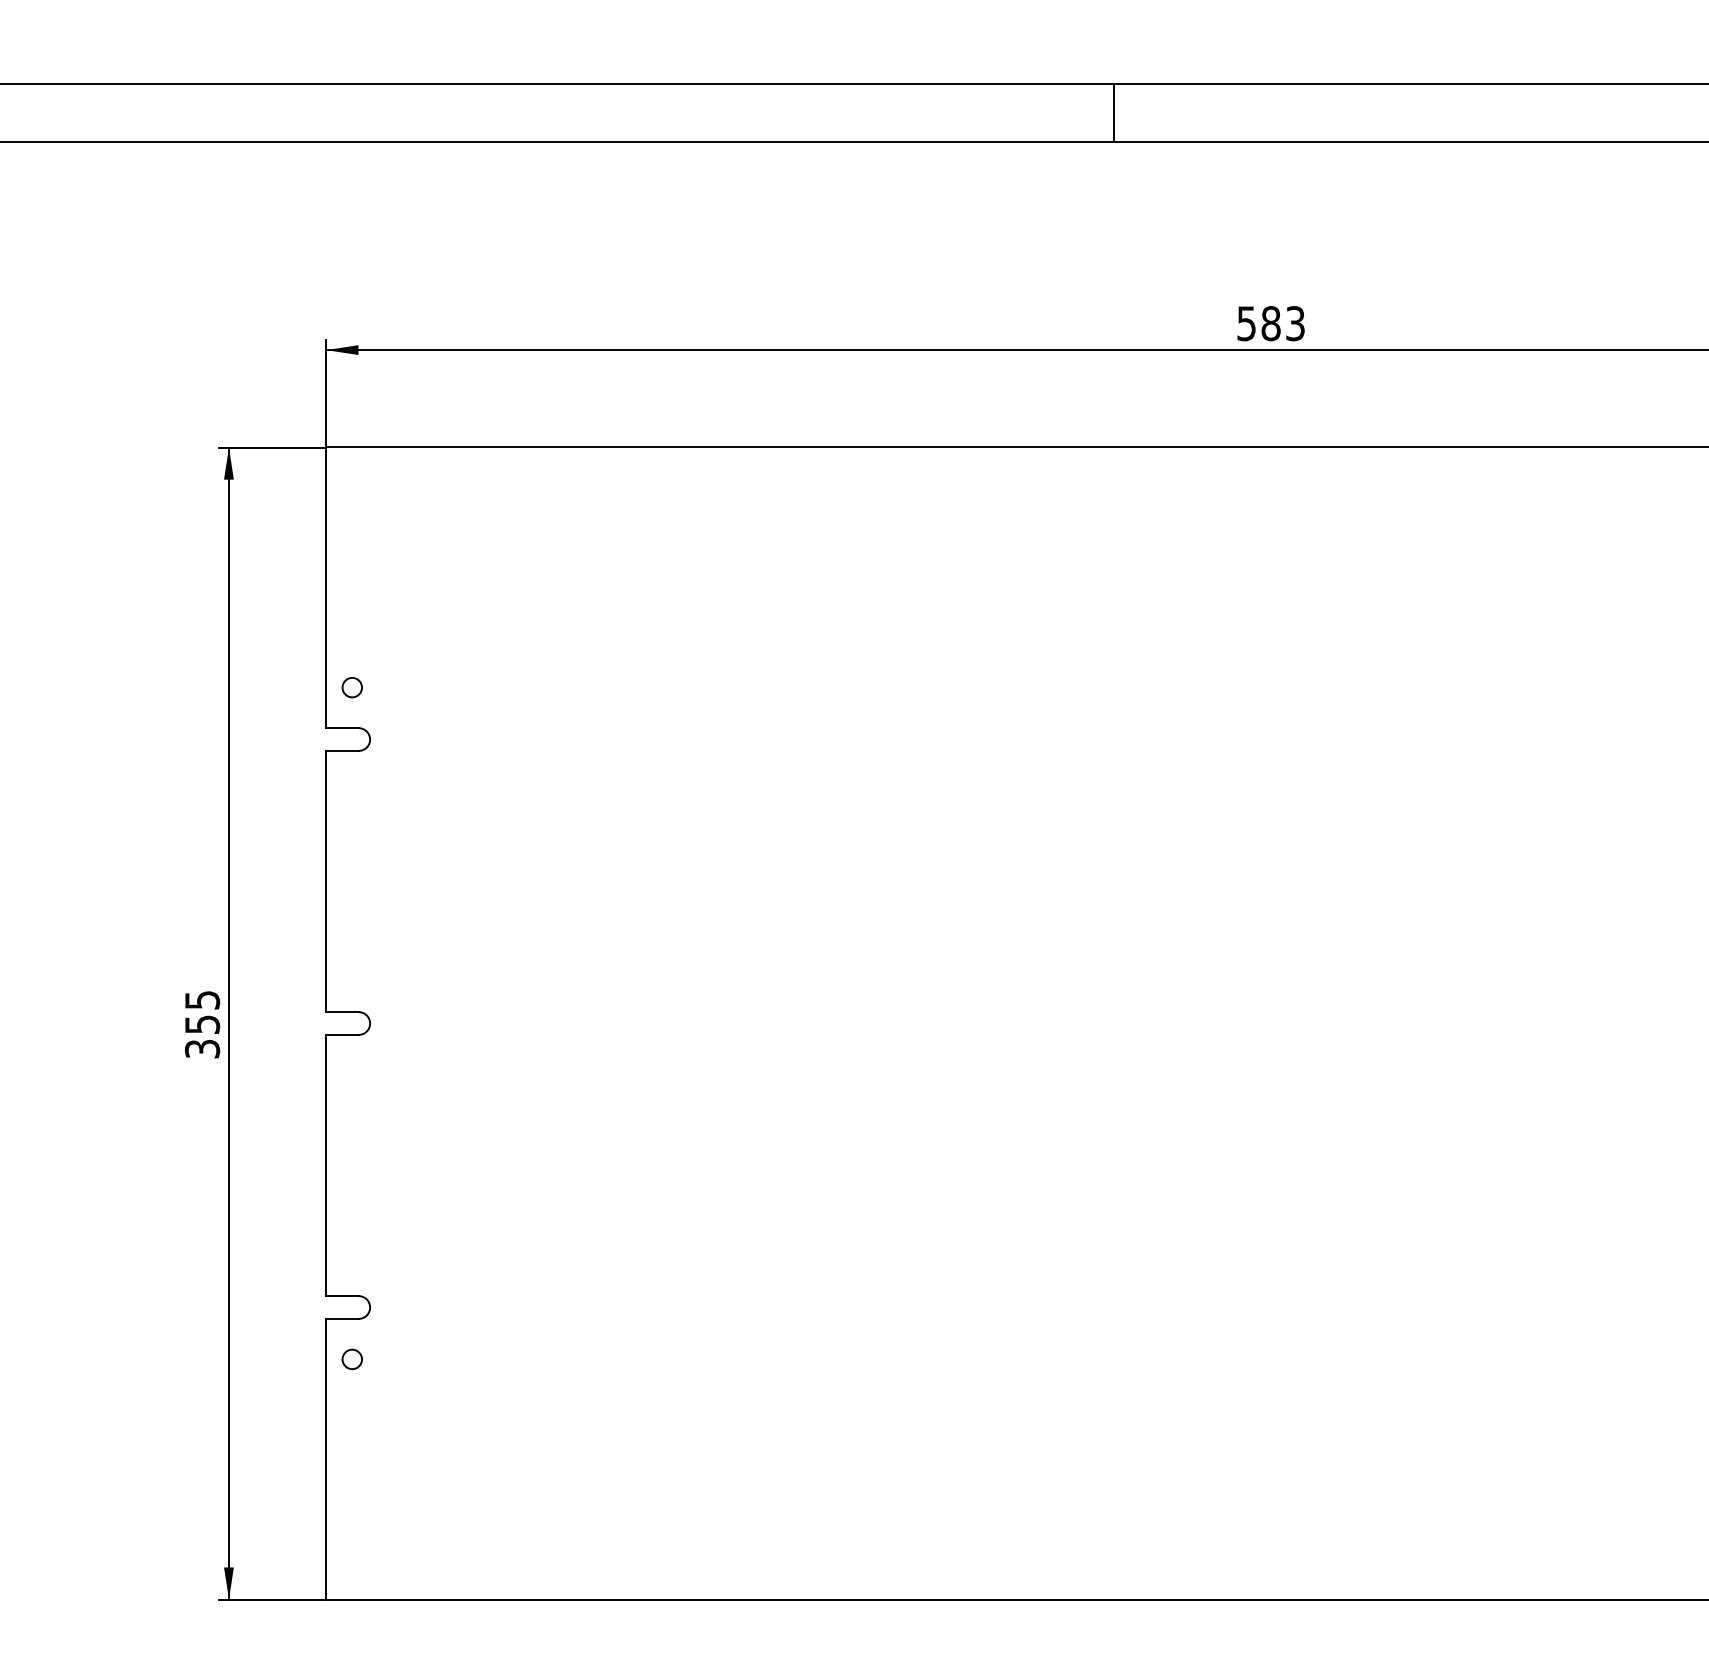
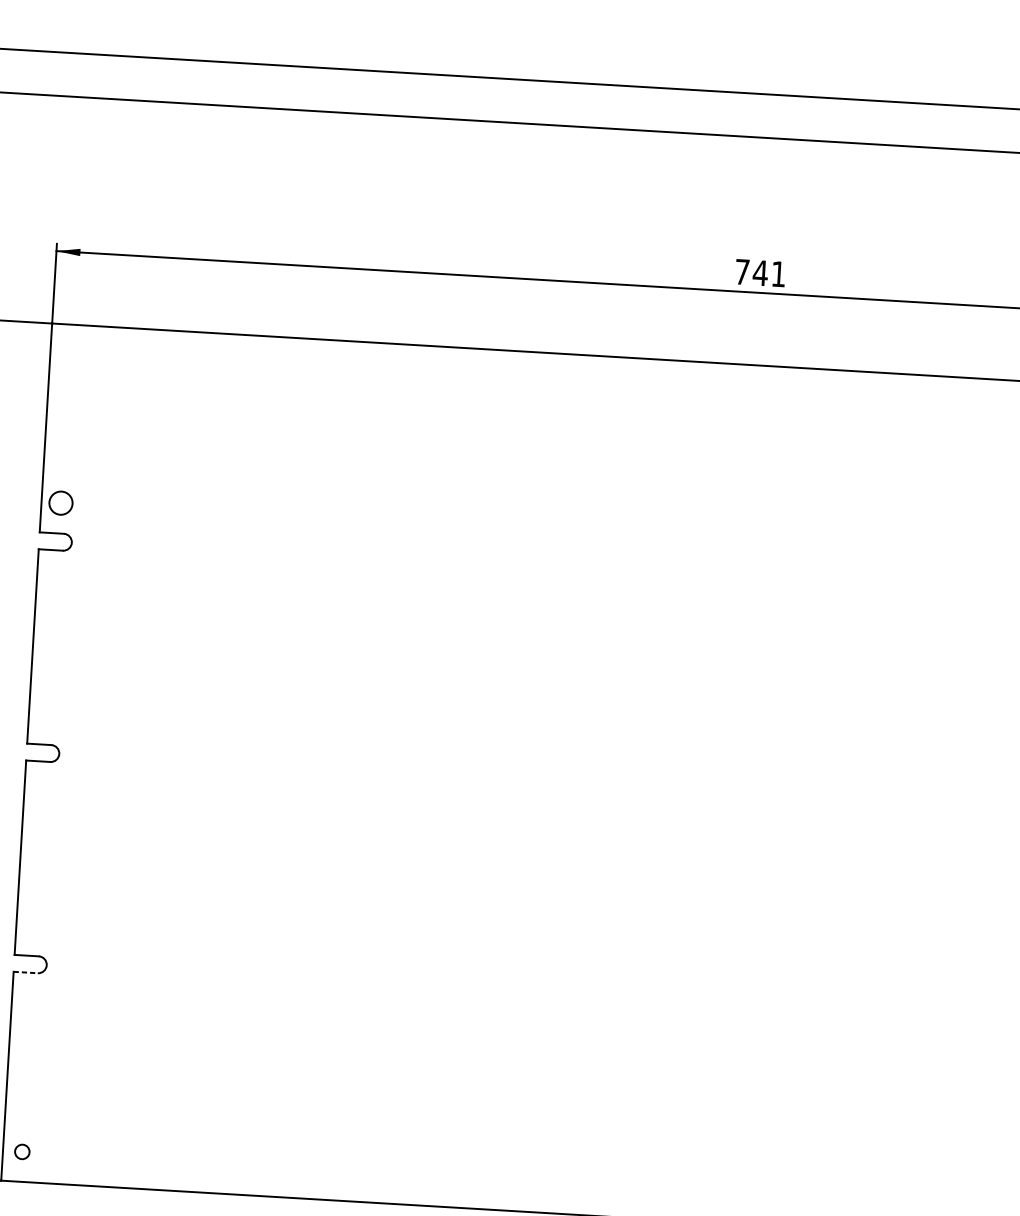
line: (1113, 112) -> (652, 109), removed
text: (1270, 323) -> (760, 273), 583 -> 741
circle: (351, 687) -> (60, 503), size x1.6
line: (343, 1318) -> (26, 972), solid -> dashed
circle: (351, 1359) -> (21, 1151), moved

